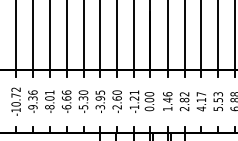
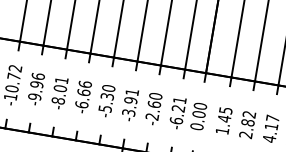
text: (100, 92) -> (132, 92), -3.95 -> -3.91
text: (167, 94) -> (225, 110), 1.46 -> 1.45
text: (32, 98) -> (36, 84), -9.36 -> -9.96
text: (134, 107) -> (176, 121), -1.21 -> -6.21

